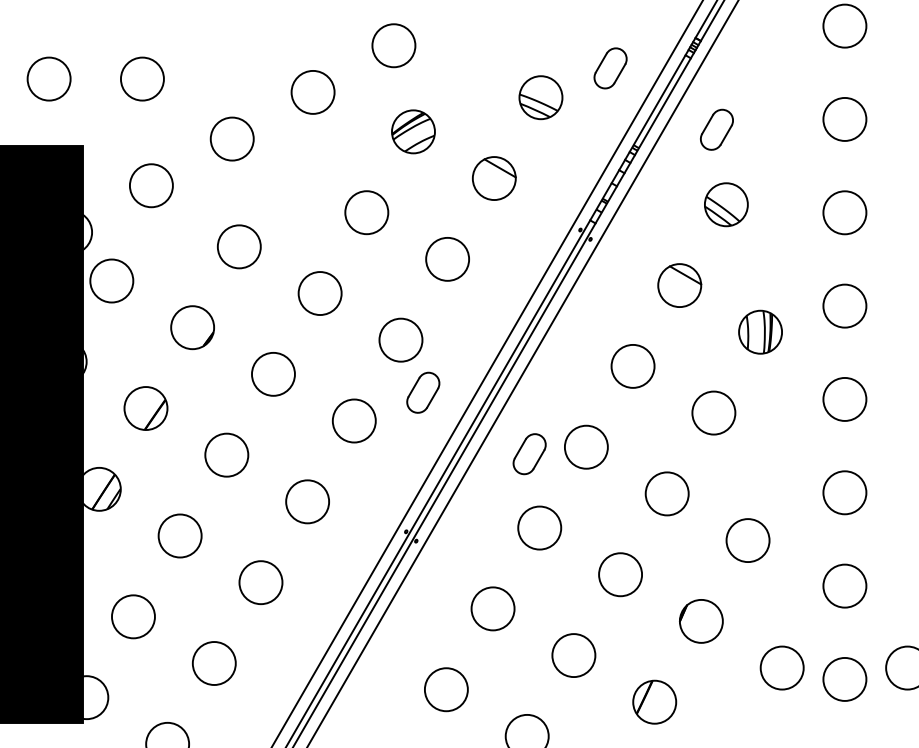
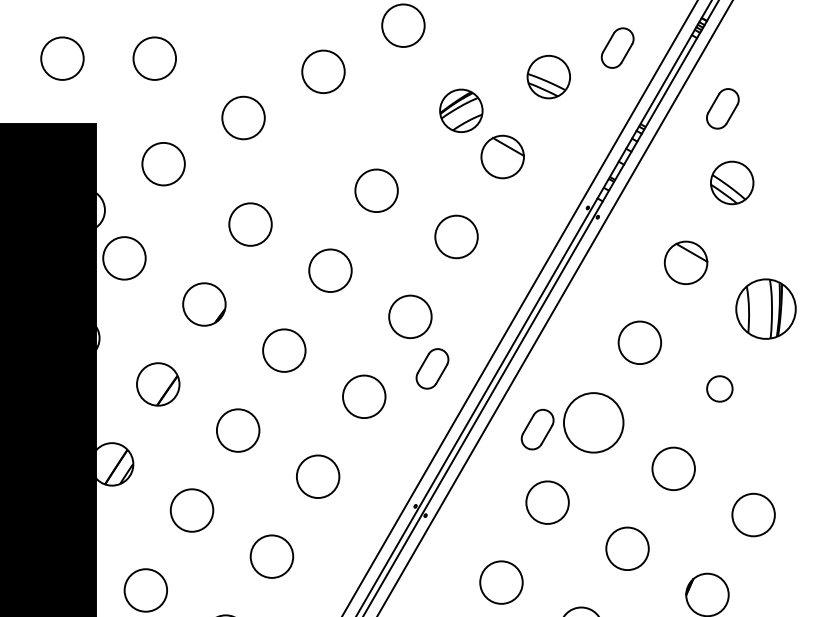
part: (413, 131) -> (461, 110), moved
part: (760, 331) -> (765, 308), size x1.4
circle: (713, 412) -> (719, 388), size x0.6
circle: (586, 446) -> (593, 422), size x1.4

